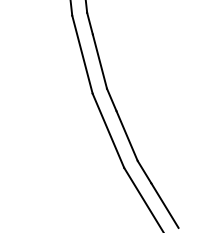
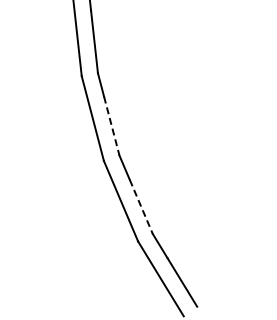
line: (99, 61) -> (111, 126), solid -> dashed
line: (127, 136) -> (141, 207), solid -> dashed

